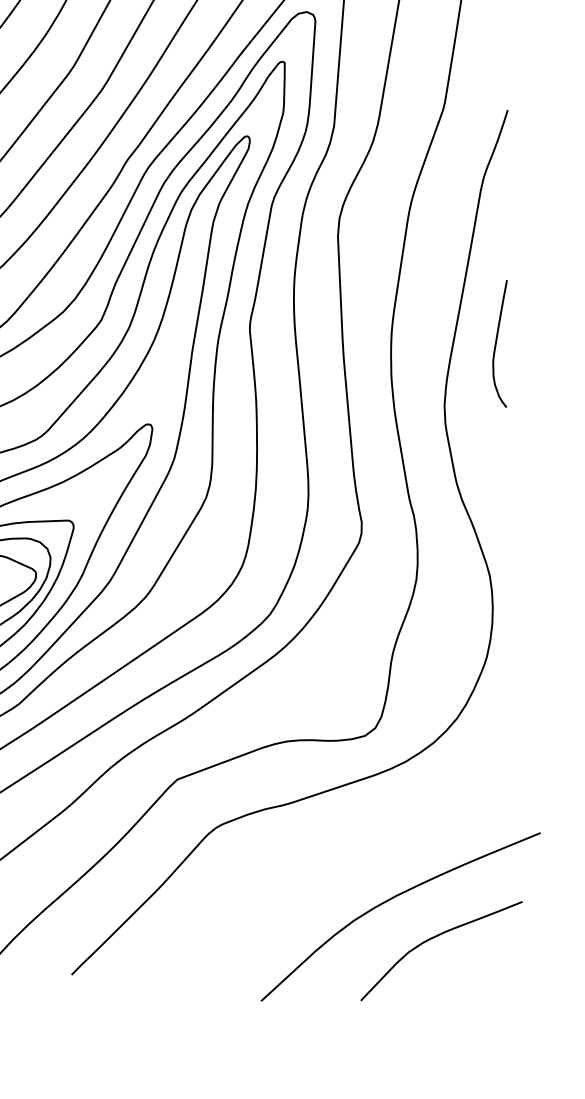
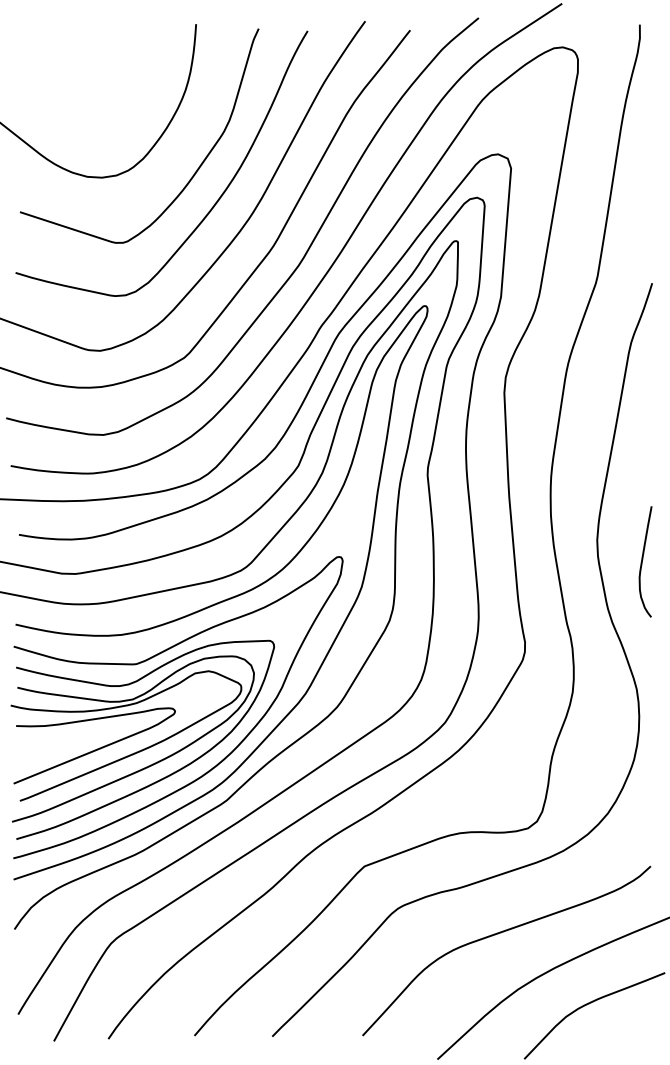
curve: (497, 341) -> (643, 559), moved
curve: (334, 856) -> (501, 933), added

